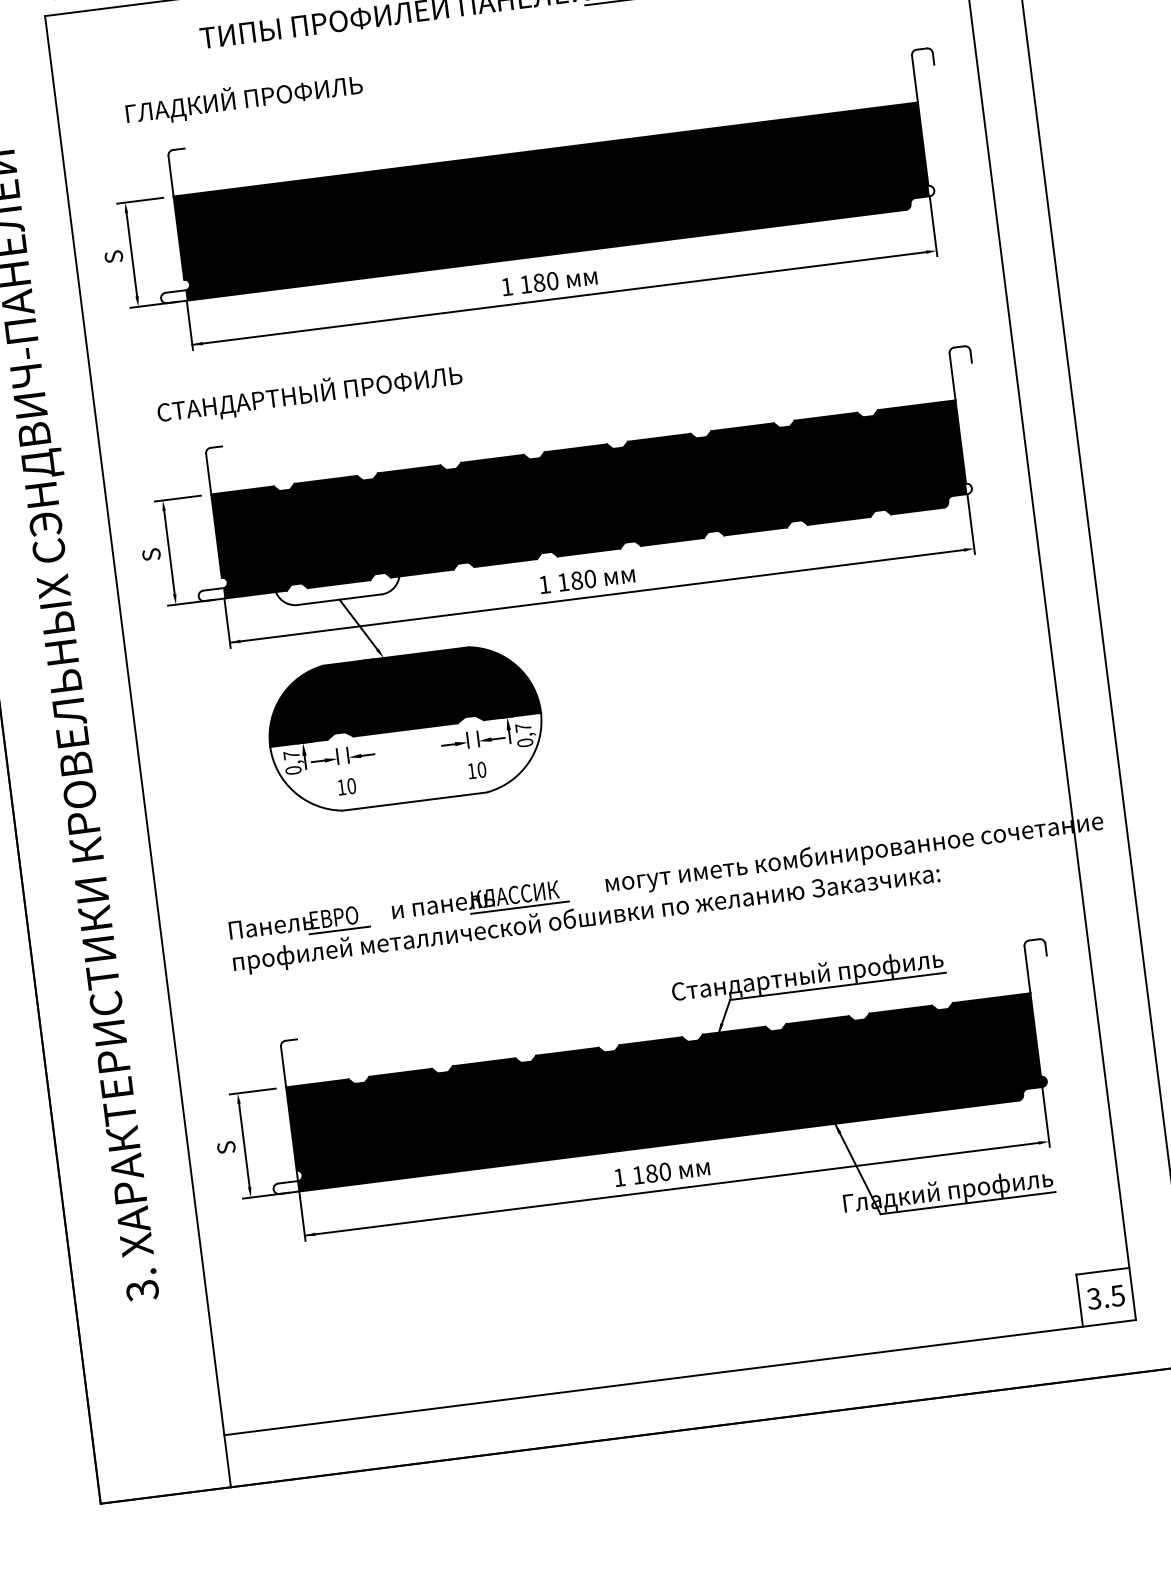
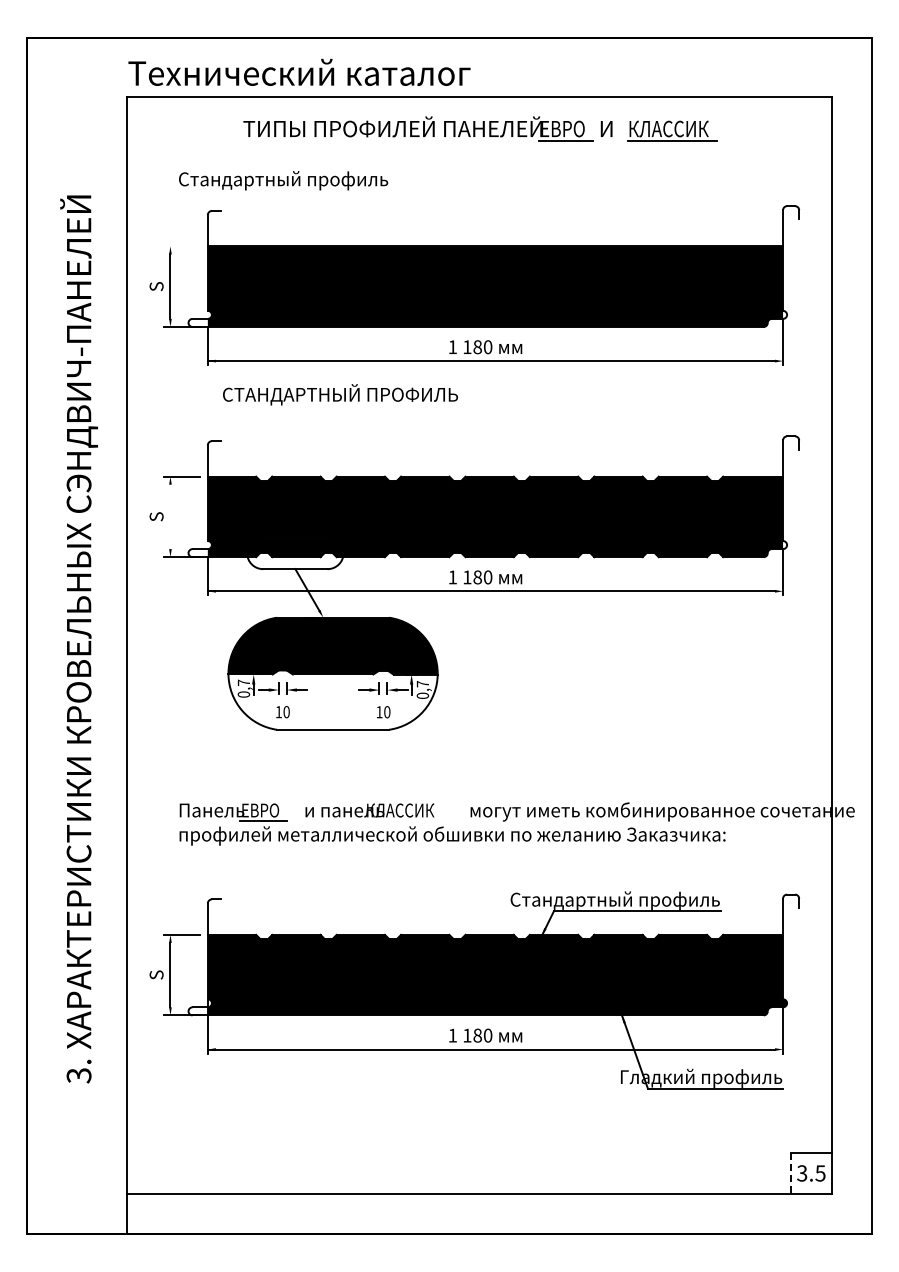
text: (260, 97) -> (283, 179), ГЛАДКИЙ ПРОФИЛЬ -> Стандартный профиль
line: (139, 200) -> (181, 246), removed
text: (309, 393) -> (340, 394), moved
line: (169, 552) -> (170, 516), removed
line: (519, 907) -> (402, 820), removed
line: (1079, 1300) -> (790, 1173), solid -> dashed

